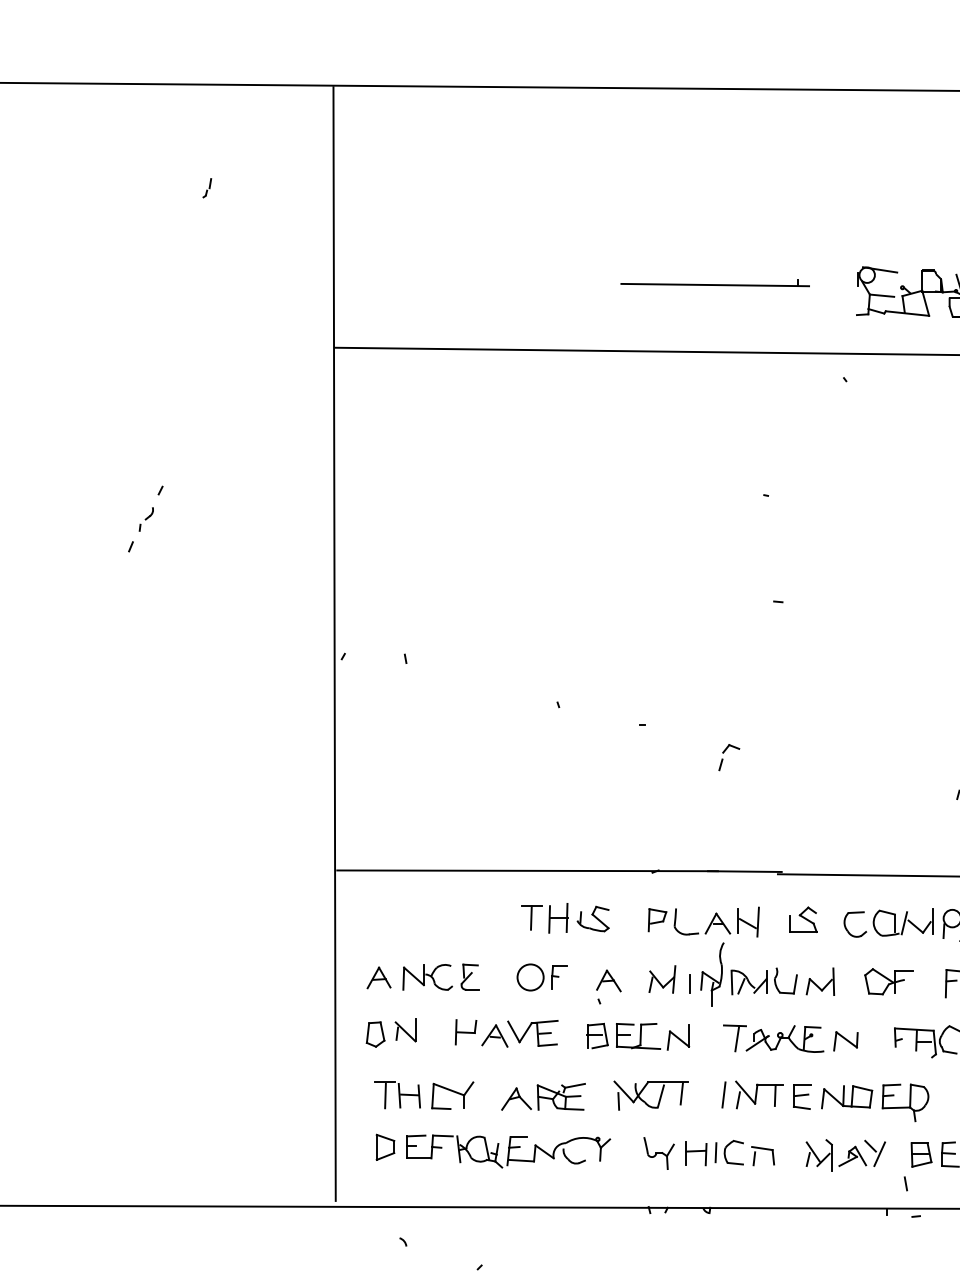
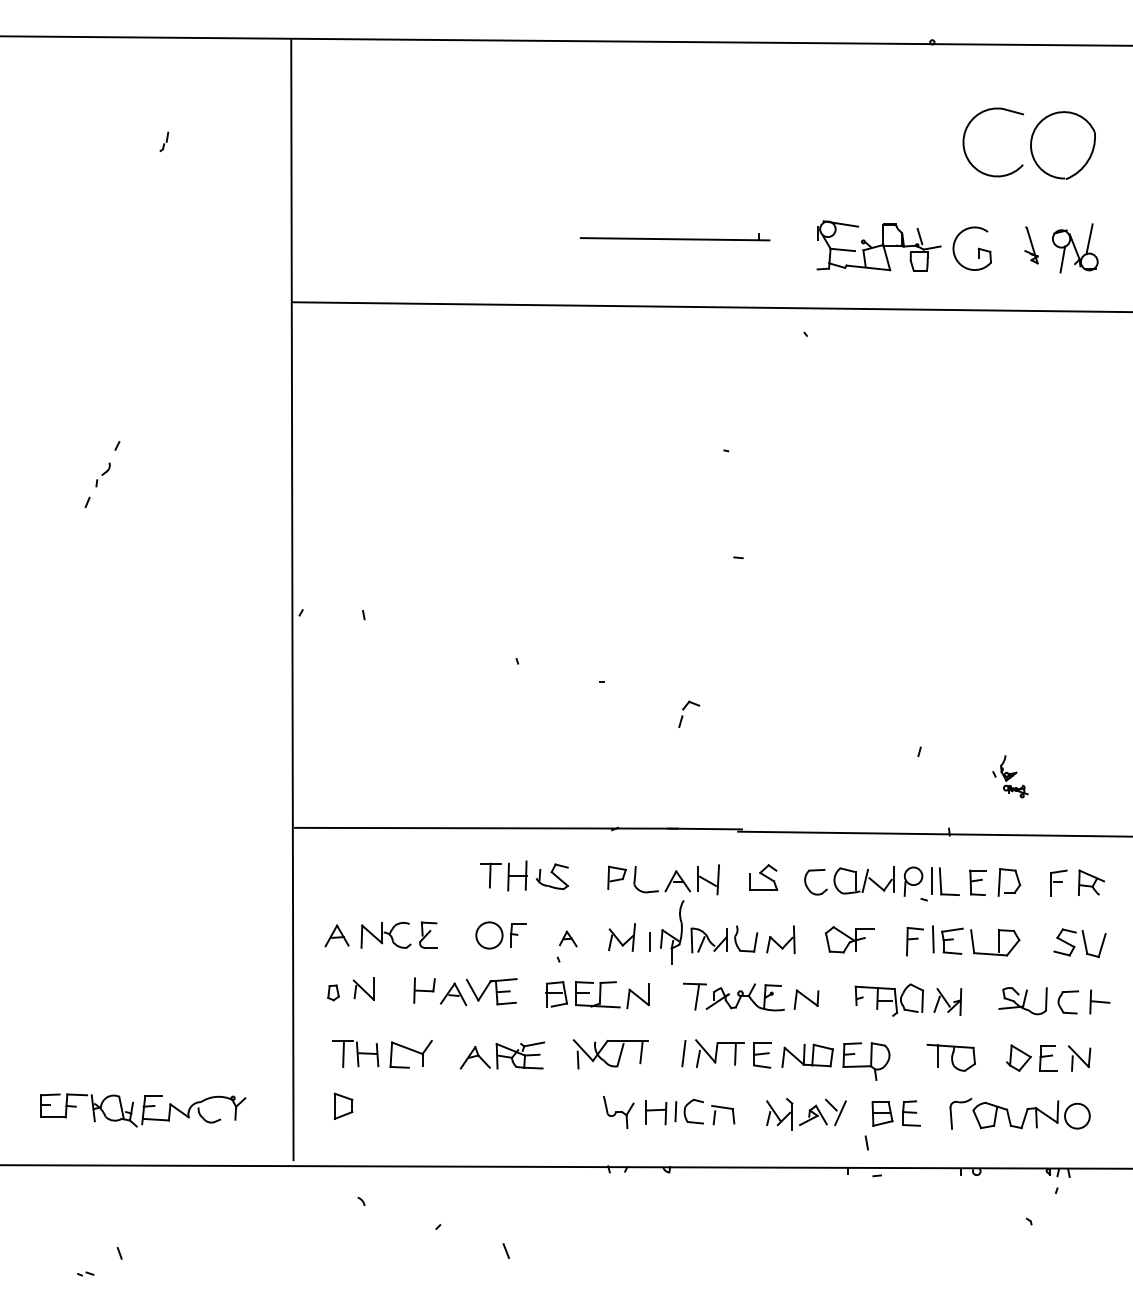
part: (609, 980) -> (568, 938), size x0.7
part: (375, 1034) -> (333, 992), size x0.6
part: (508, 1151) -> (143, 1110), moved

